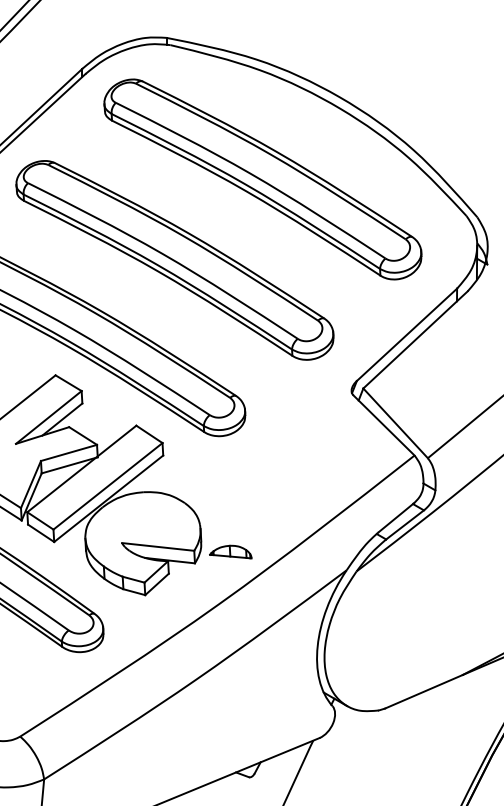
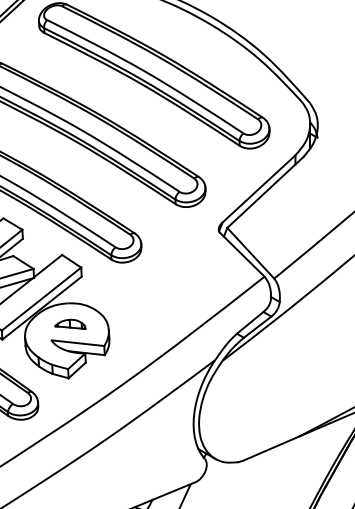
part: (230, 551) -> (70, 323), moved

